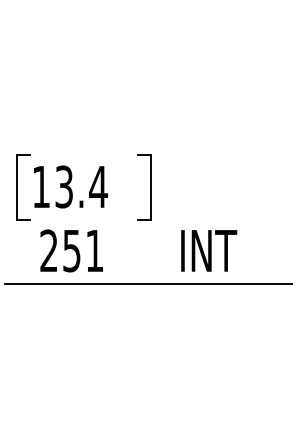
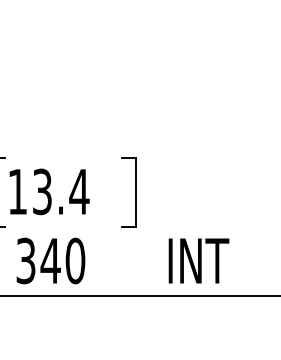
text: (71, 250) -> (50, 260), 251 -> 340

